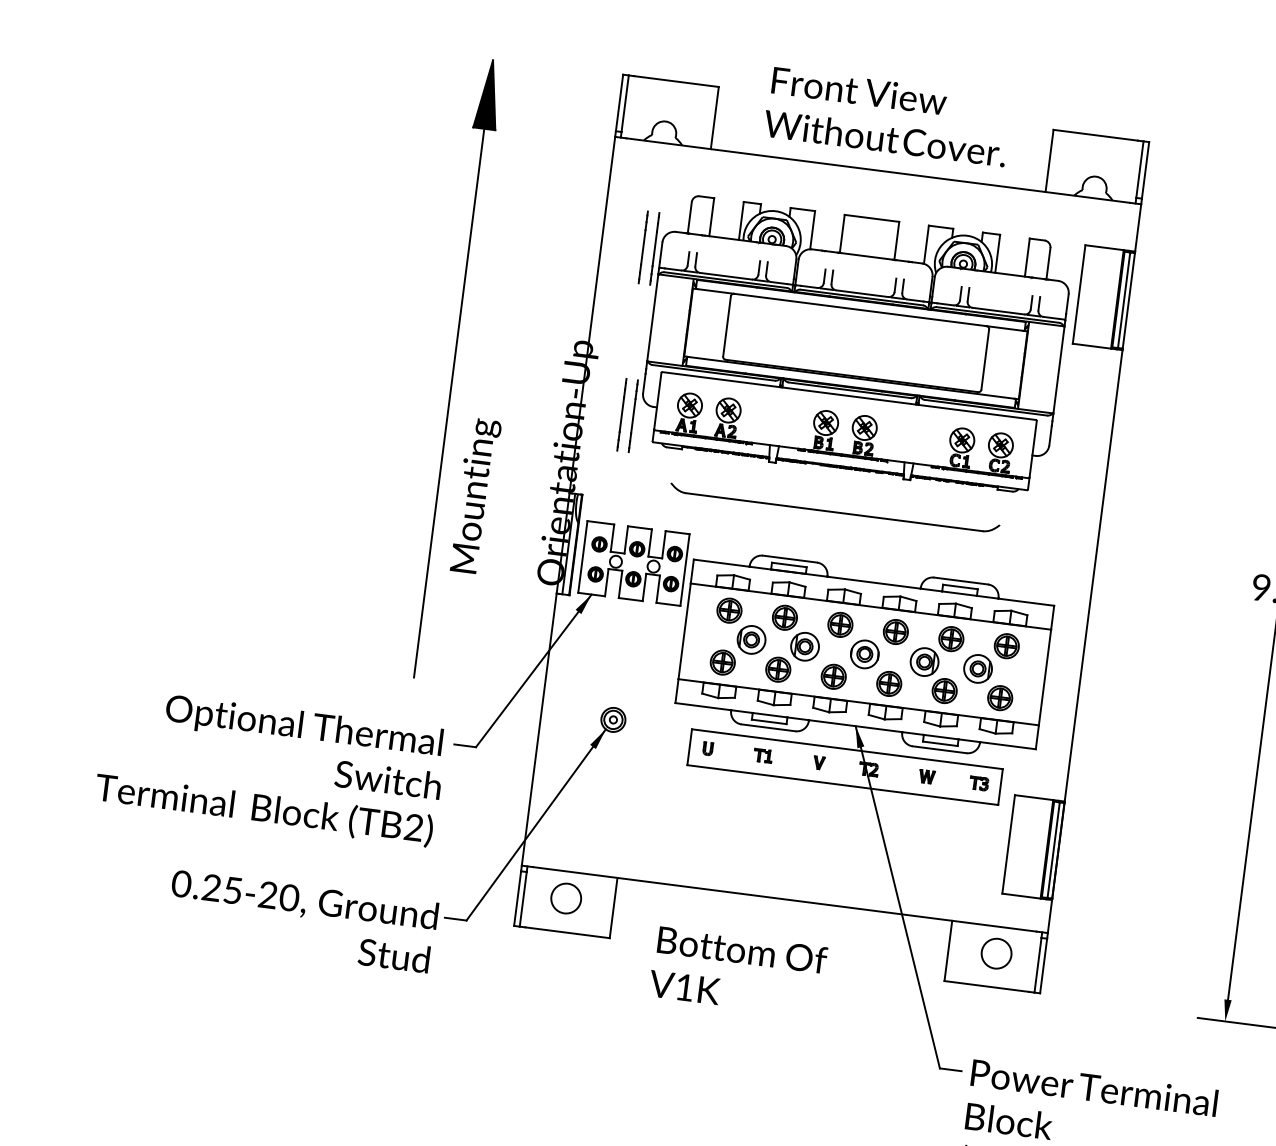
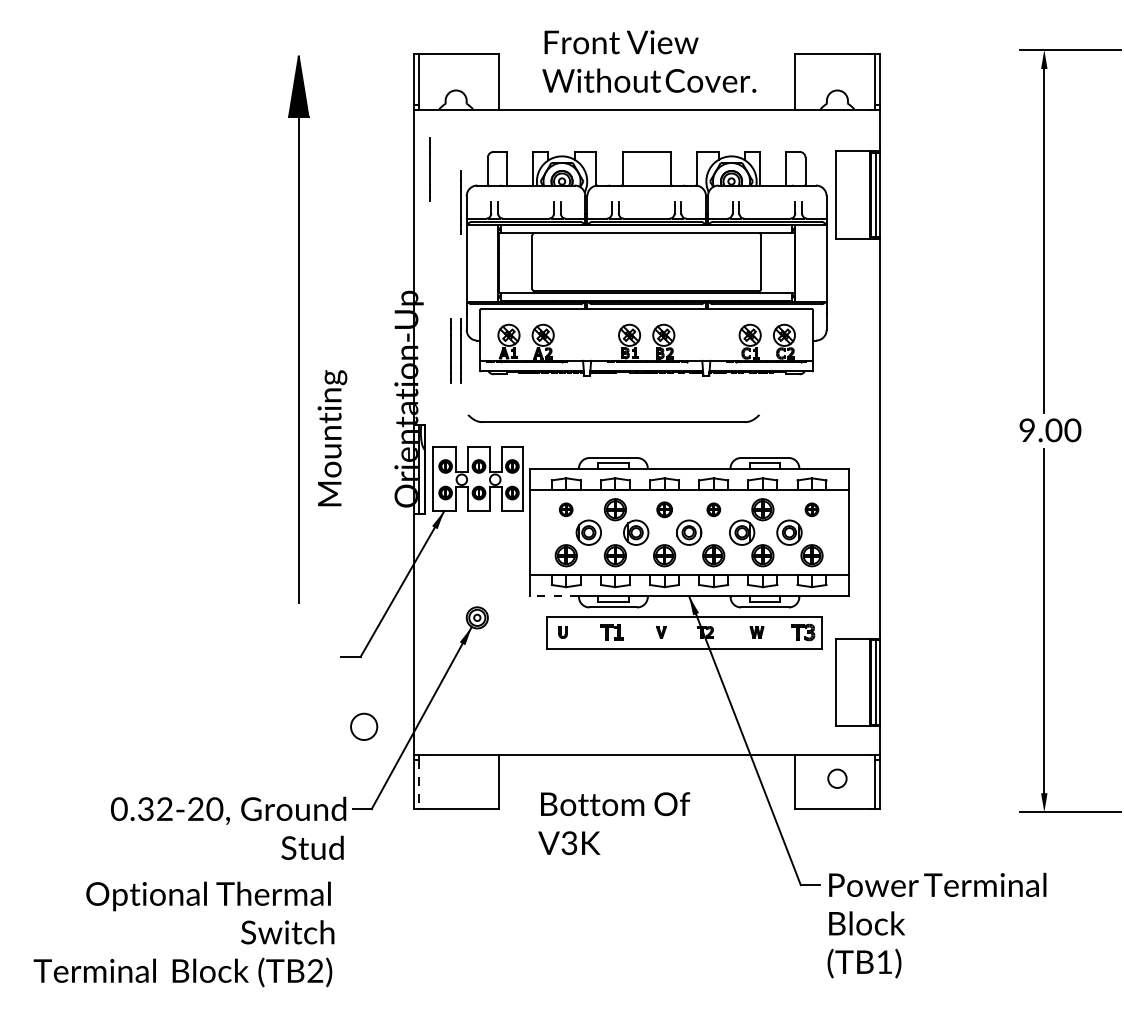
line: (643, 247) -> (429, 169), moved
part: (834, 508) -> (613, 418), moved
part: (728, 610) -> (565, 509), size x0.6
part: (840, 624) -> (664, 509), size x0.7
part: (895, 631) -> (713, 509), size x0.6
part: (1006, 645) -> (811, 509), size x0.6
line: (703, 706) -> (554, 596), solid -> dashed
part: (762, 755) -> (611, 632), size x1.4
text: (270, 767) -> (183, 934), moved
part: (978, 783) -> (802, 632), size x1.4
text: (222, 888) -> (155, 808), 0.25-20, -> 0.32-20,
circle: (566, 898) -> (364, 726), moved
line: (522, 899) -> (418, 784), solid -> dashed
circle: (996, 953) -> (837, 778), size x0.7
text: (684, 987) -> (569, 843), V1K -> V3K

